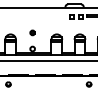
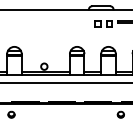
part: (32, 32) -> (44, 44), removed

